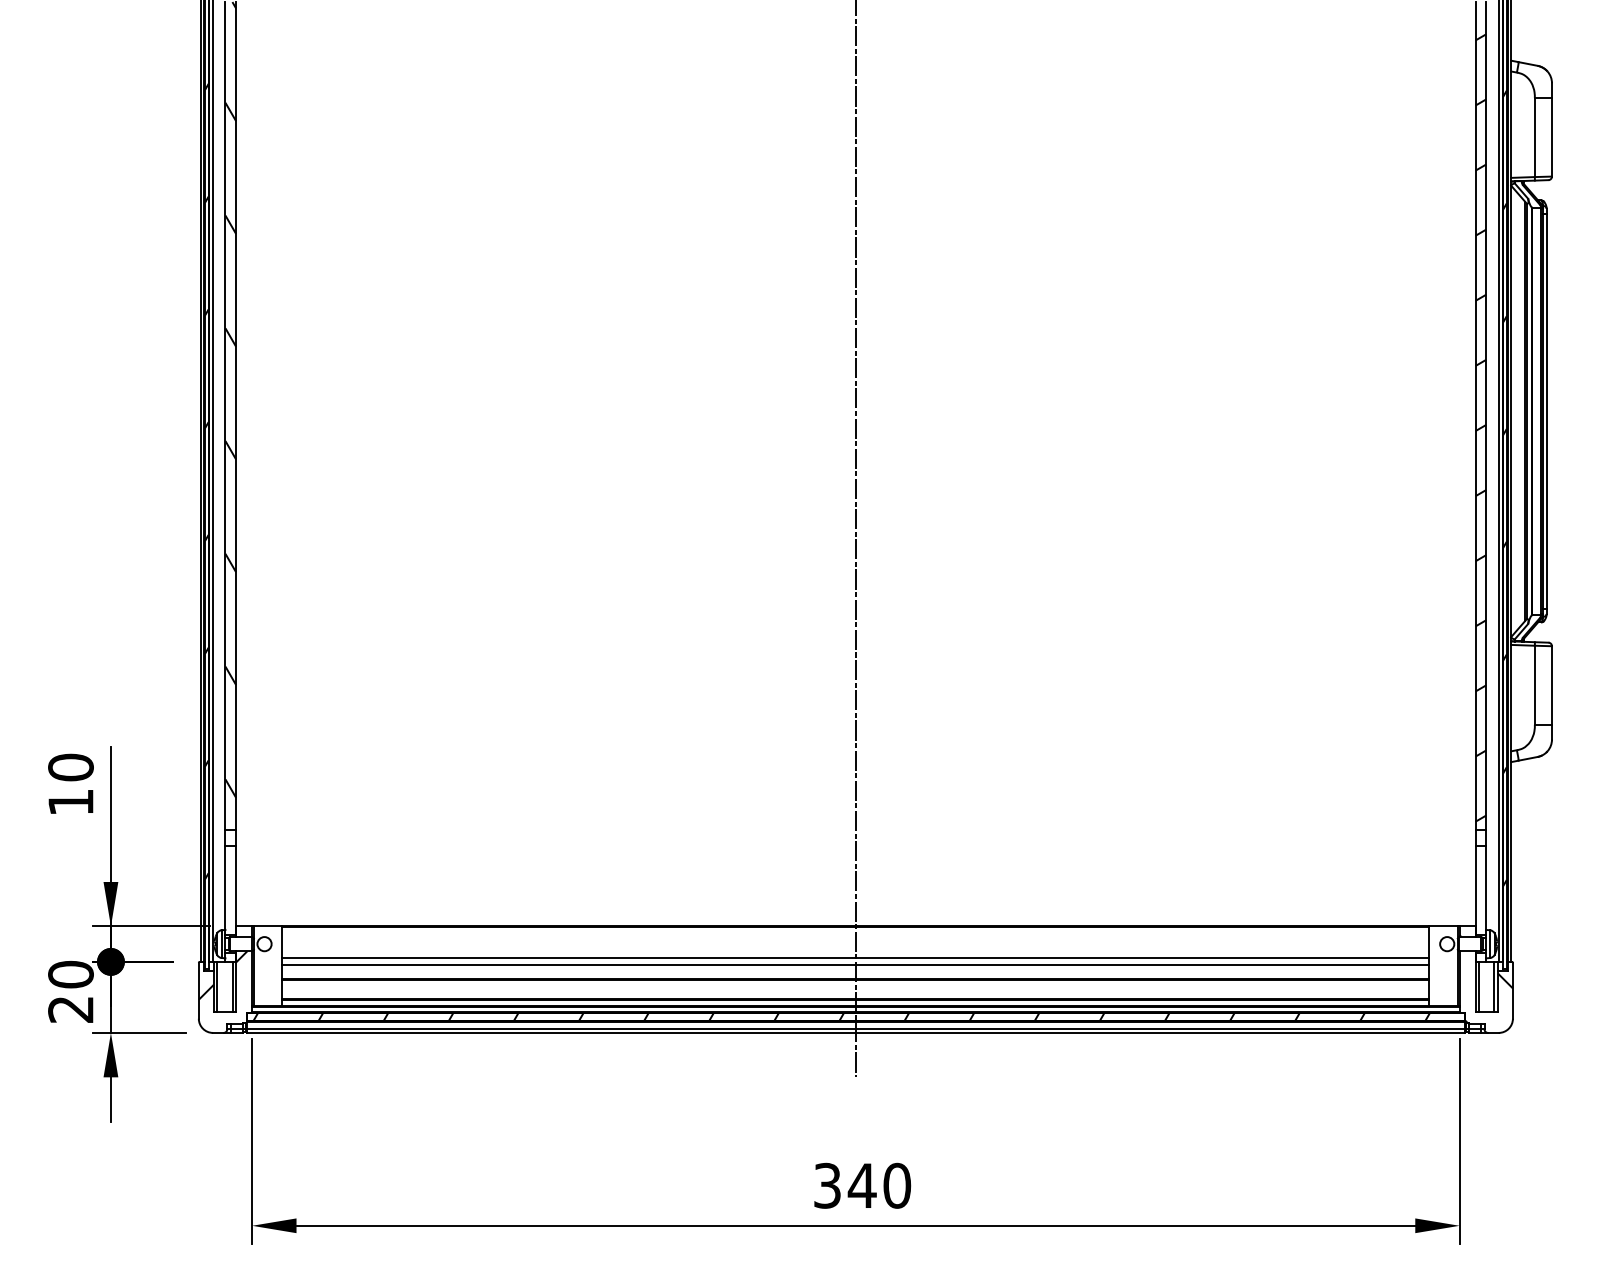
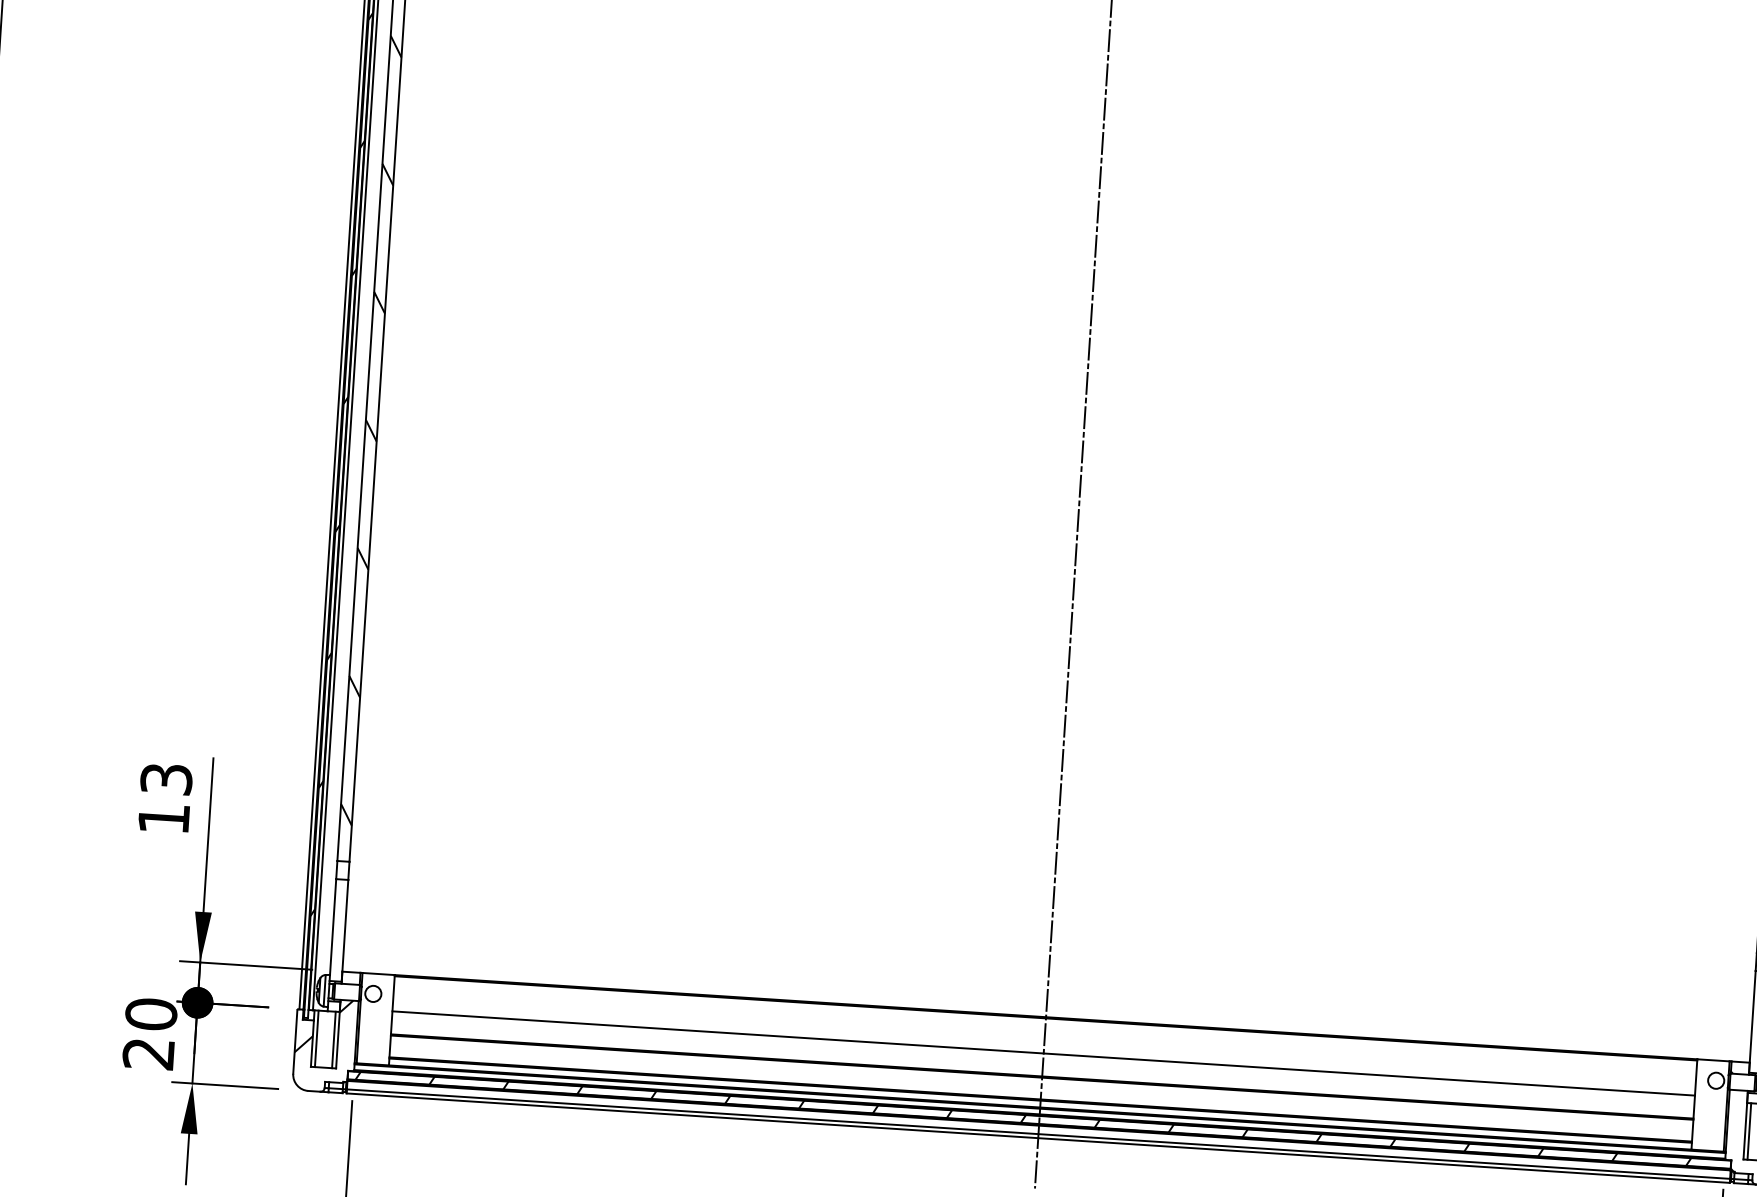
text: (70, 767) -> (165, 779), 10 -> 13
line: (855, 965) -> (1042, 1061), removed

